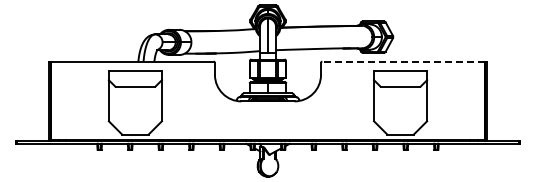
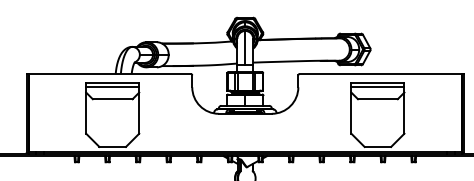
line: (403, 61) -> (380, 73), dashed -> solid
line: (134, 74) -> (111, 86), added
line: (400, 74) -> (377, 86), added

